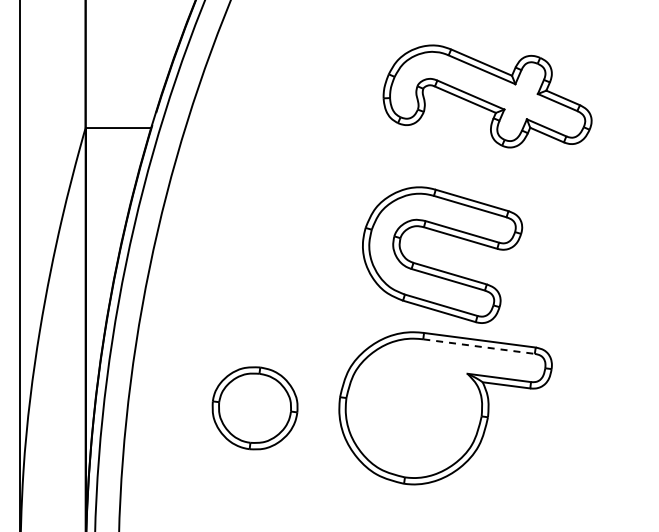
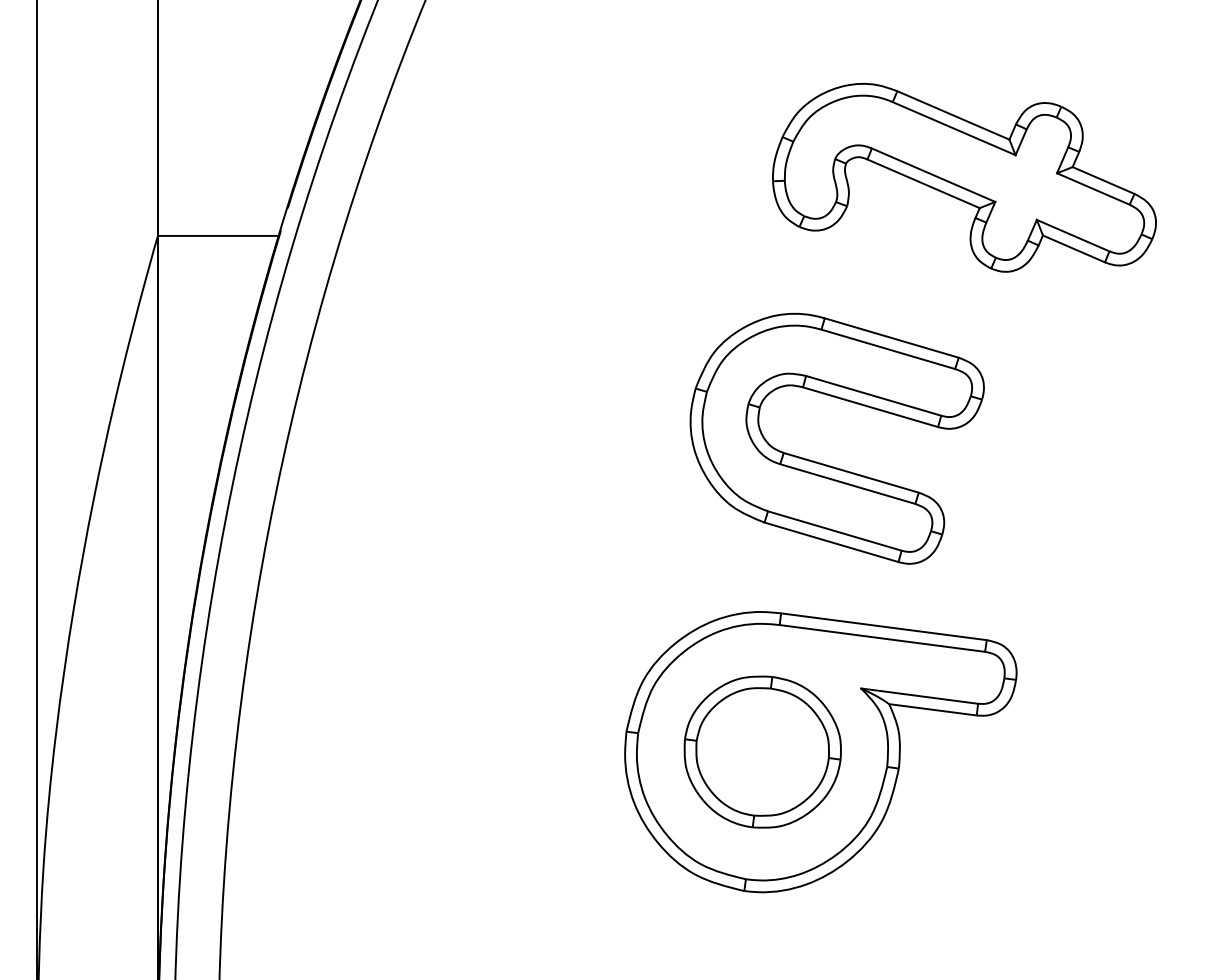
part: (487, 96) -> (964, 177), moved
part: (440, 269) -> (833, 465), moved
line: (479, 346) -> (883, 638), dashed -> solid
part: (254, 408) -> (761, 752), moved

